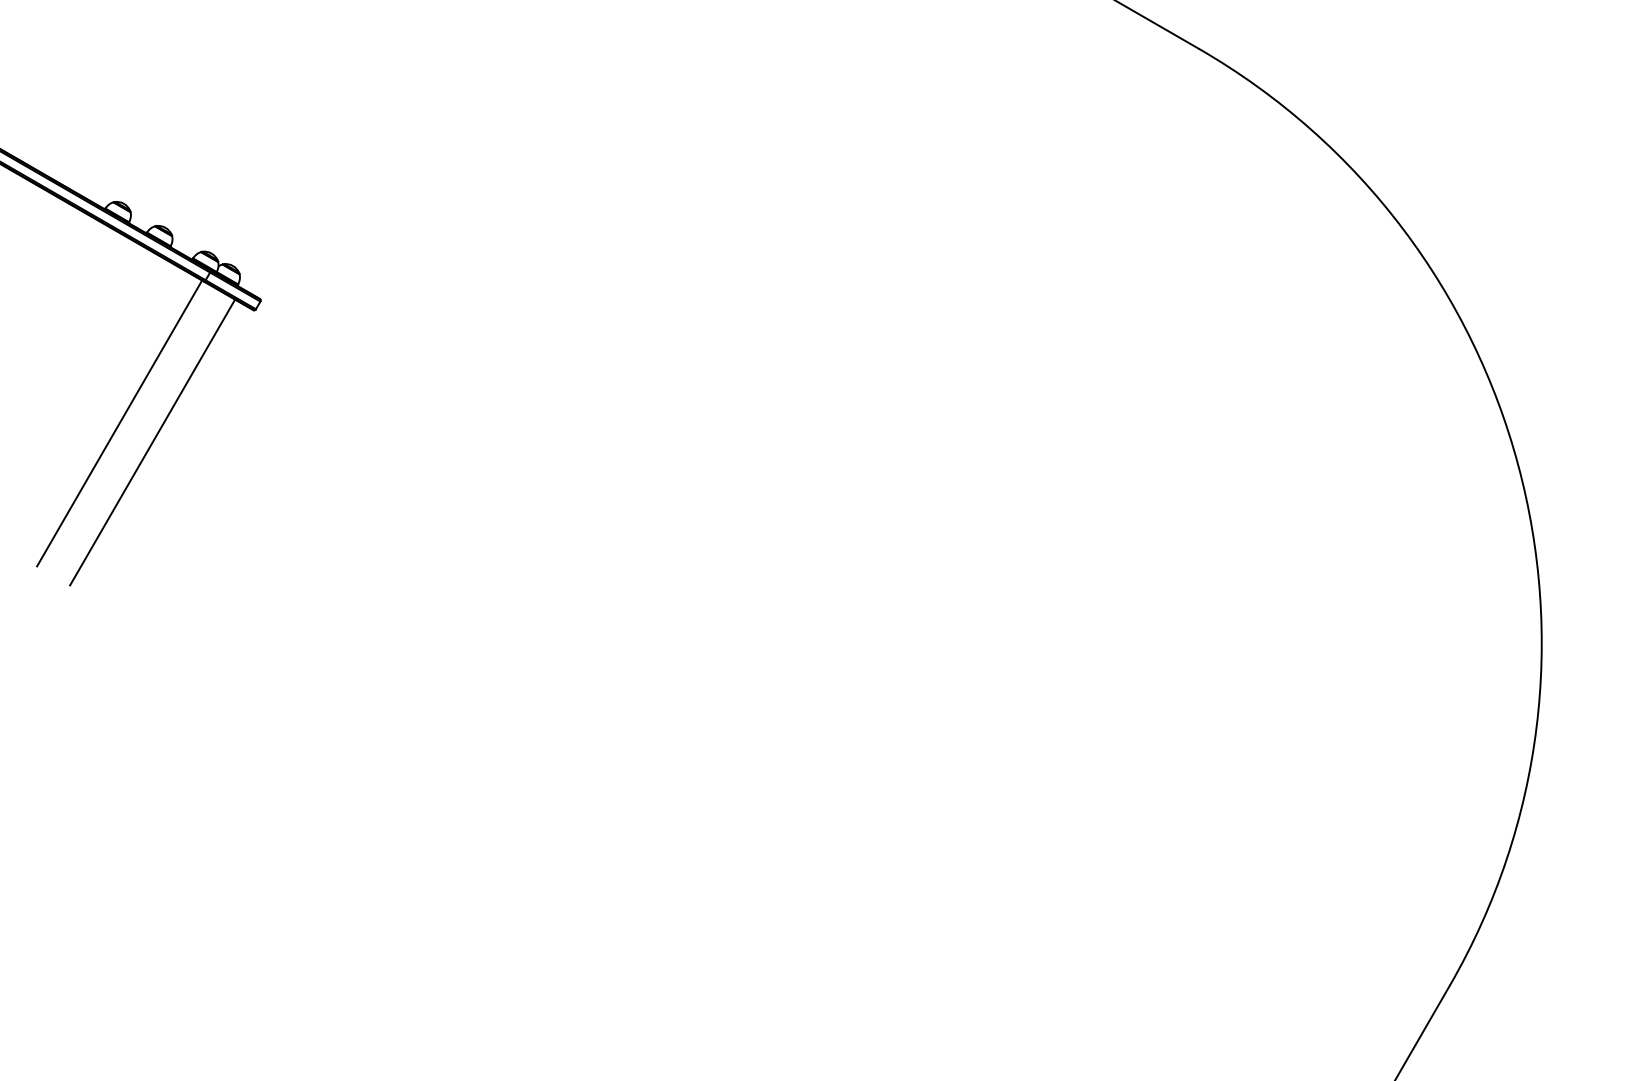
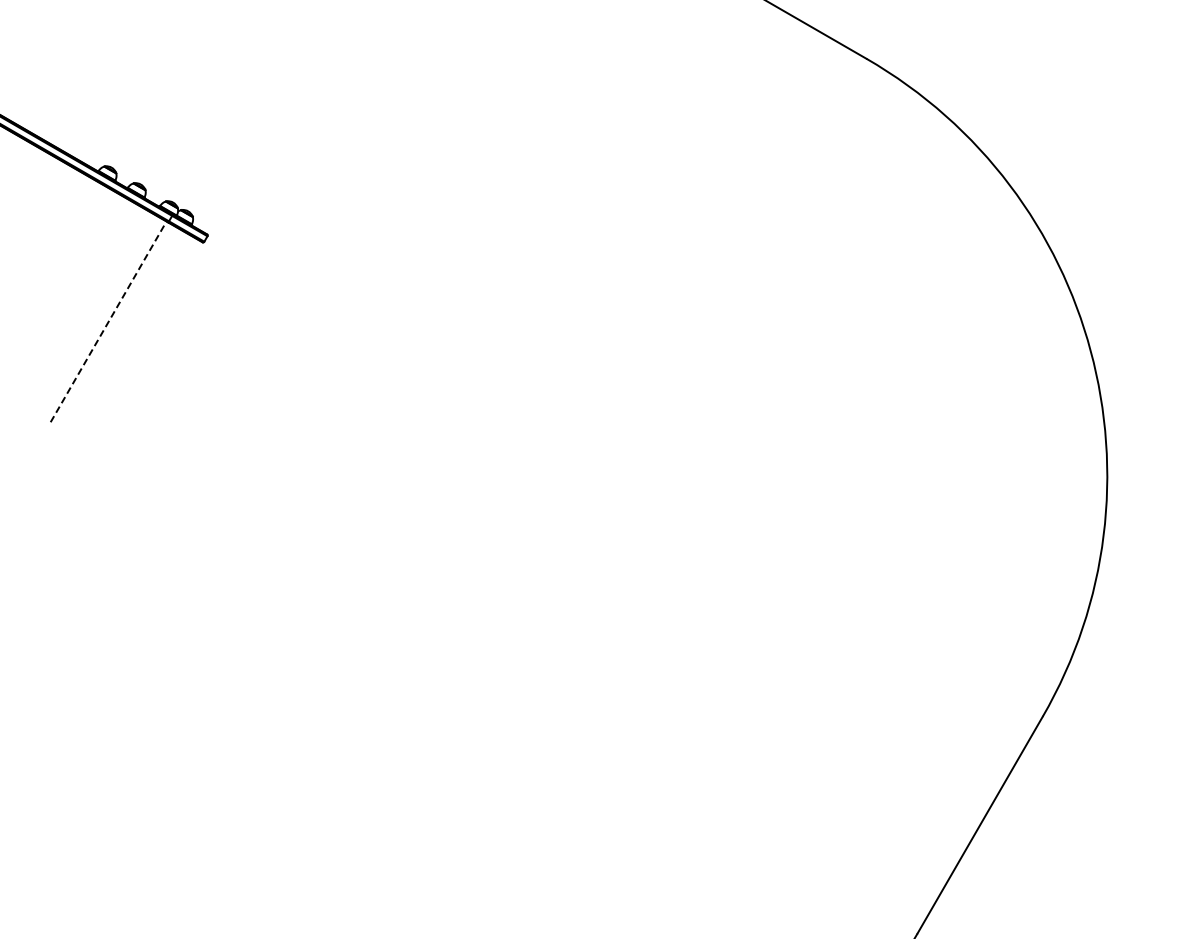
line: (119, 422) -> (108, 321), solid -> dashed
line: (152, 441) -> (131, 334), removed

